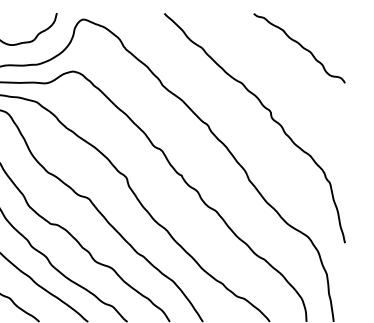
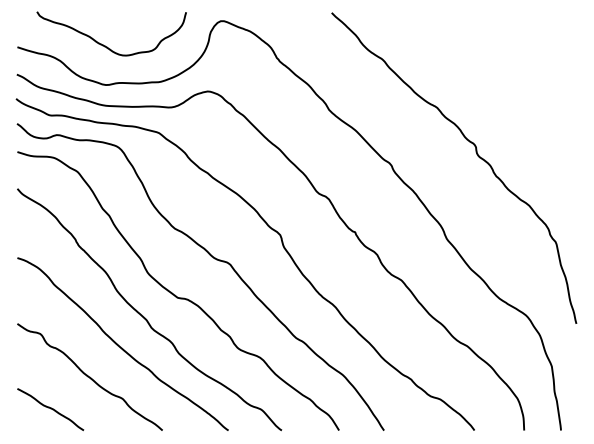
curve: (300, 46) -> (516, 57), removed

